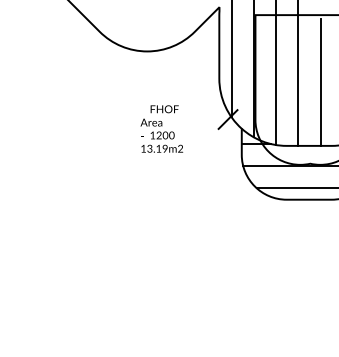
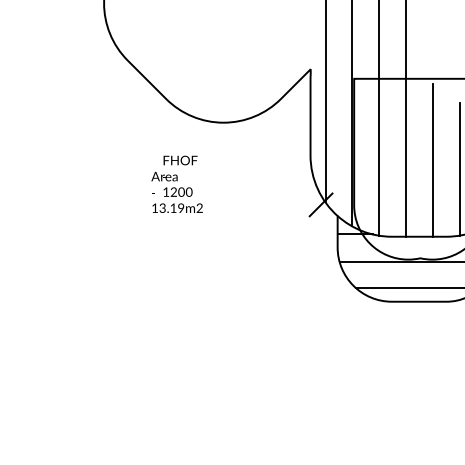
text: (161, 128) -> (176, 183), moved

